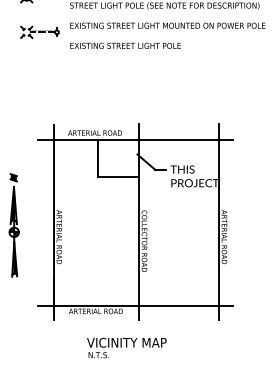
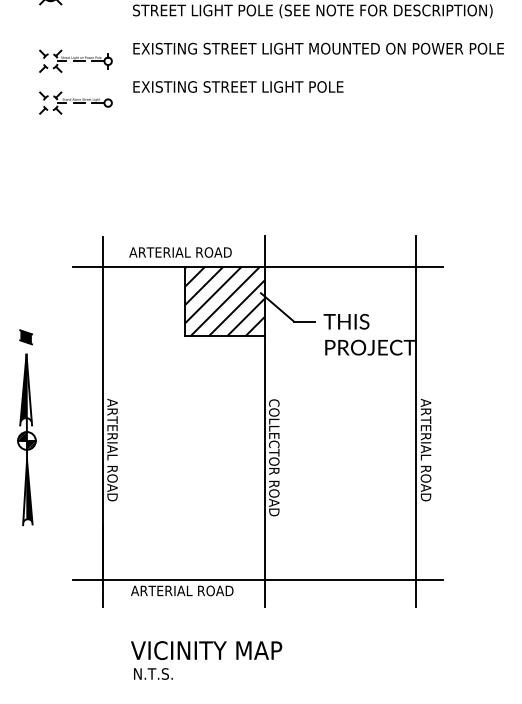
part: (39, 53) -> (74, 101), added
hatch: (118, 158) -> (224, 300), added
text: (126, 347) -> (205, 659), moved

